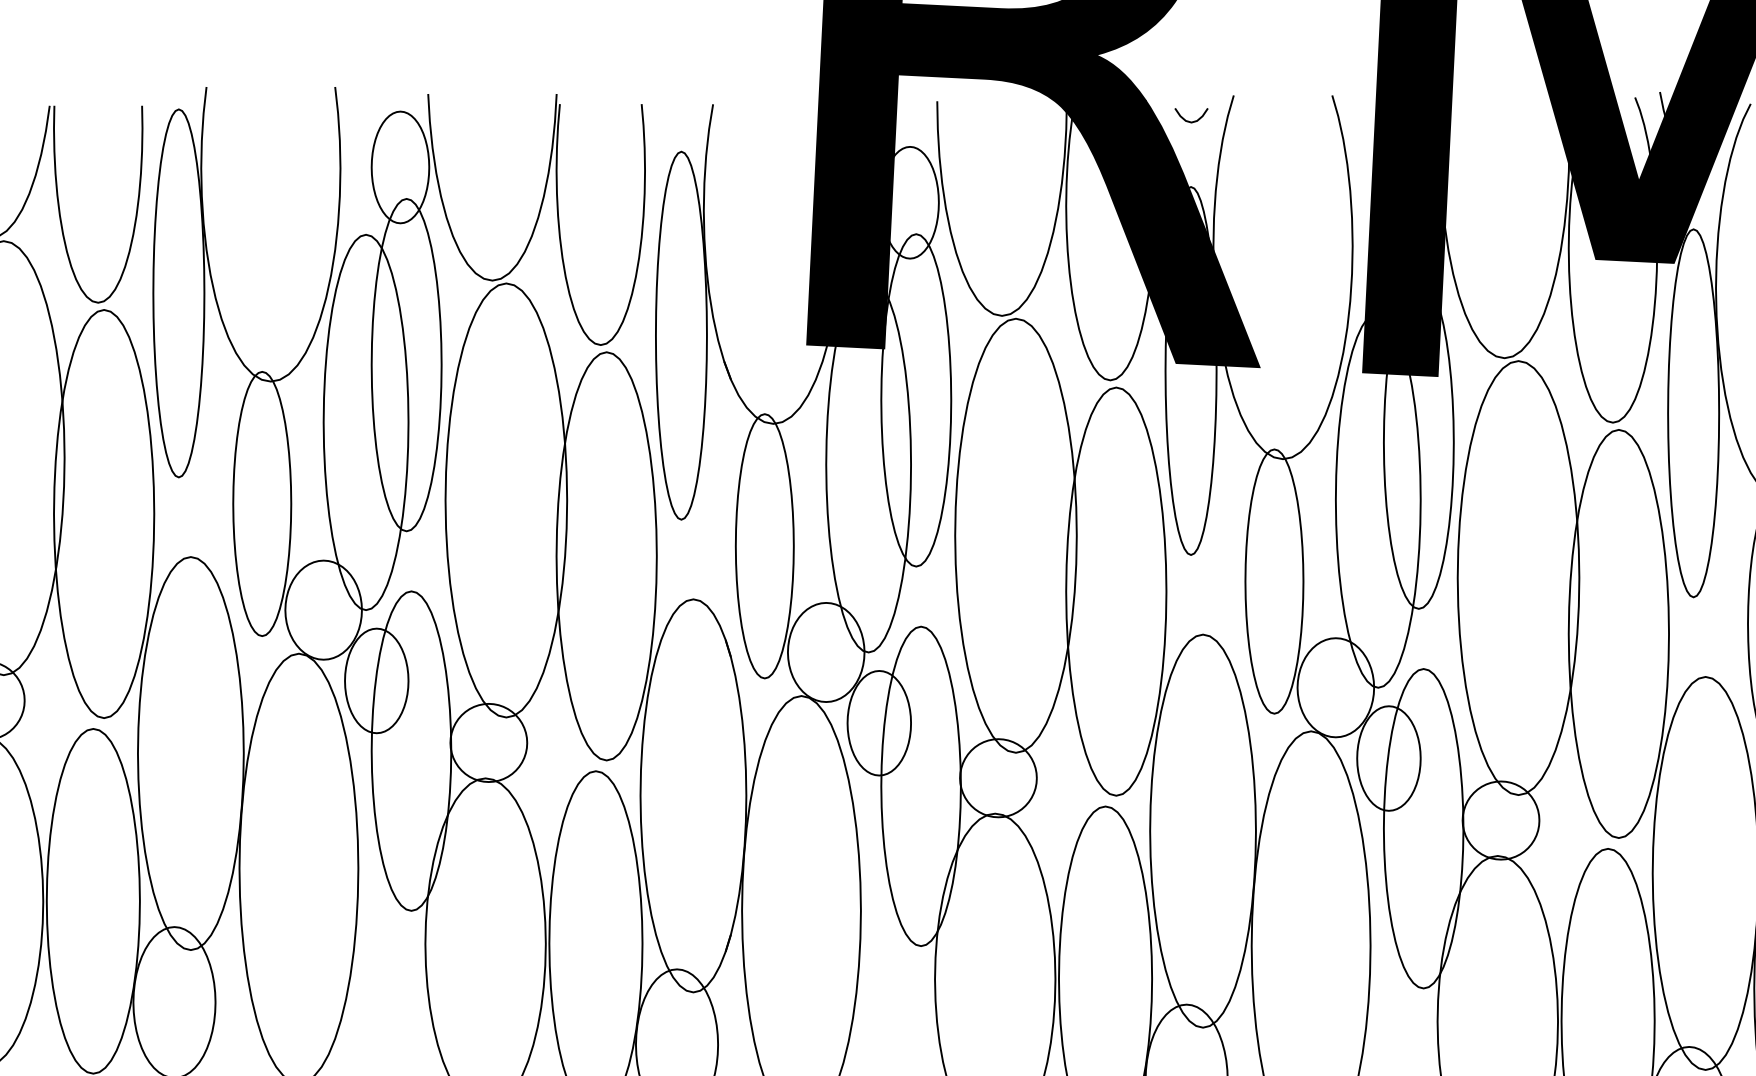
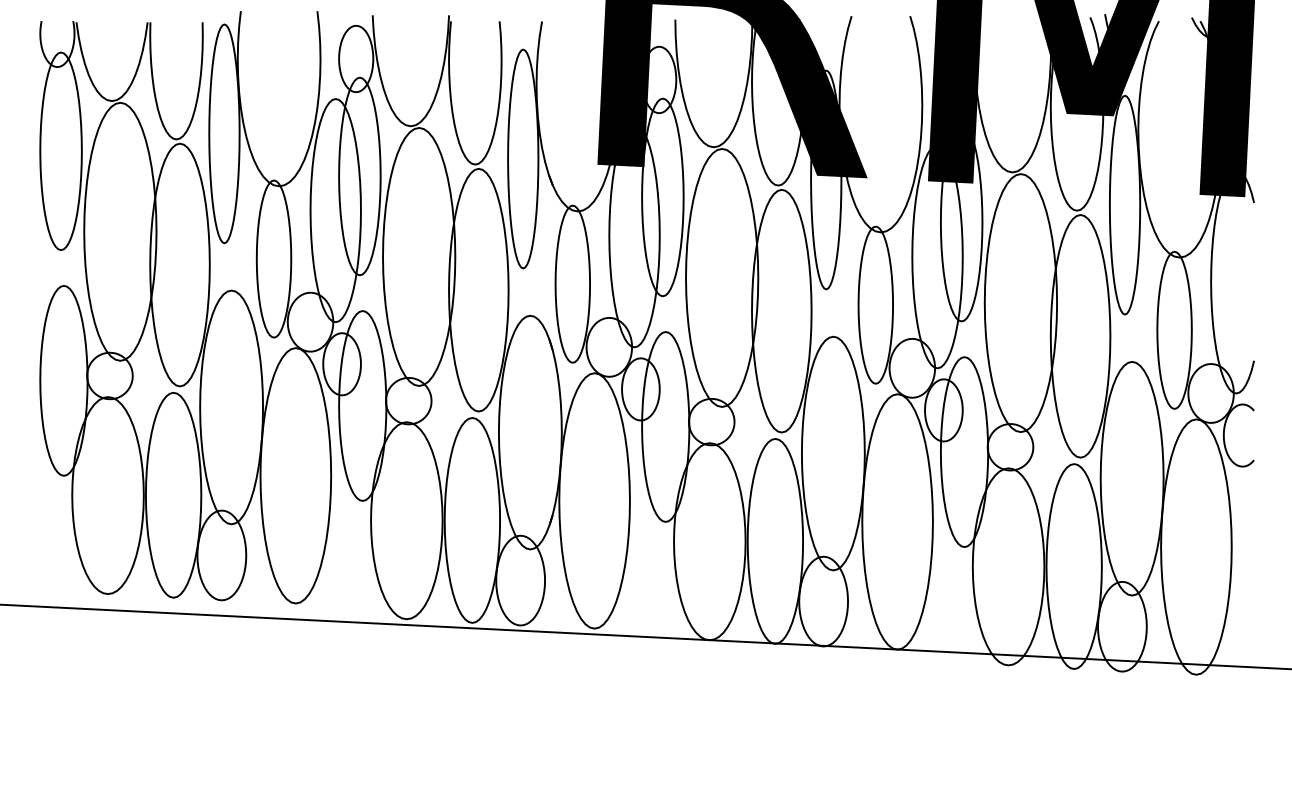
curve: (1188, 119) -> (824, 30), removed

